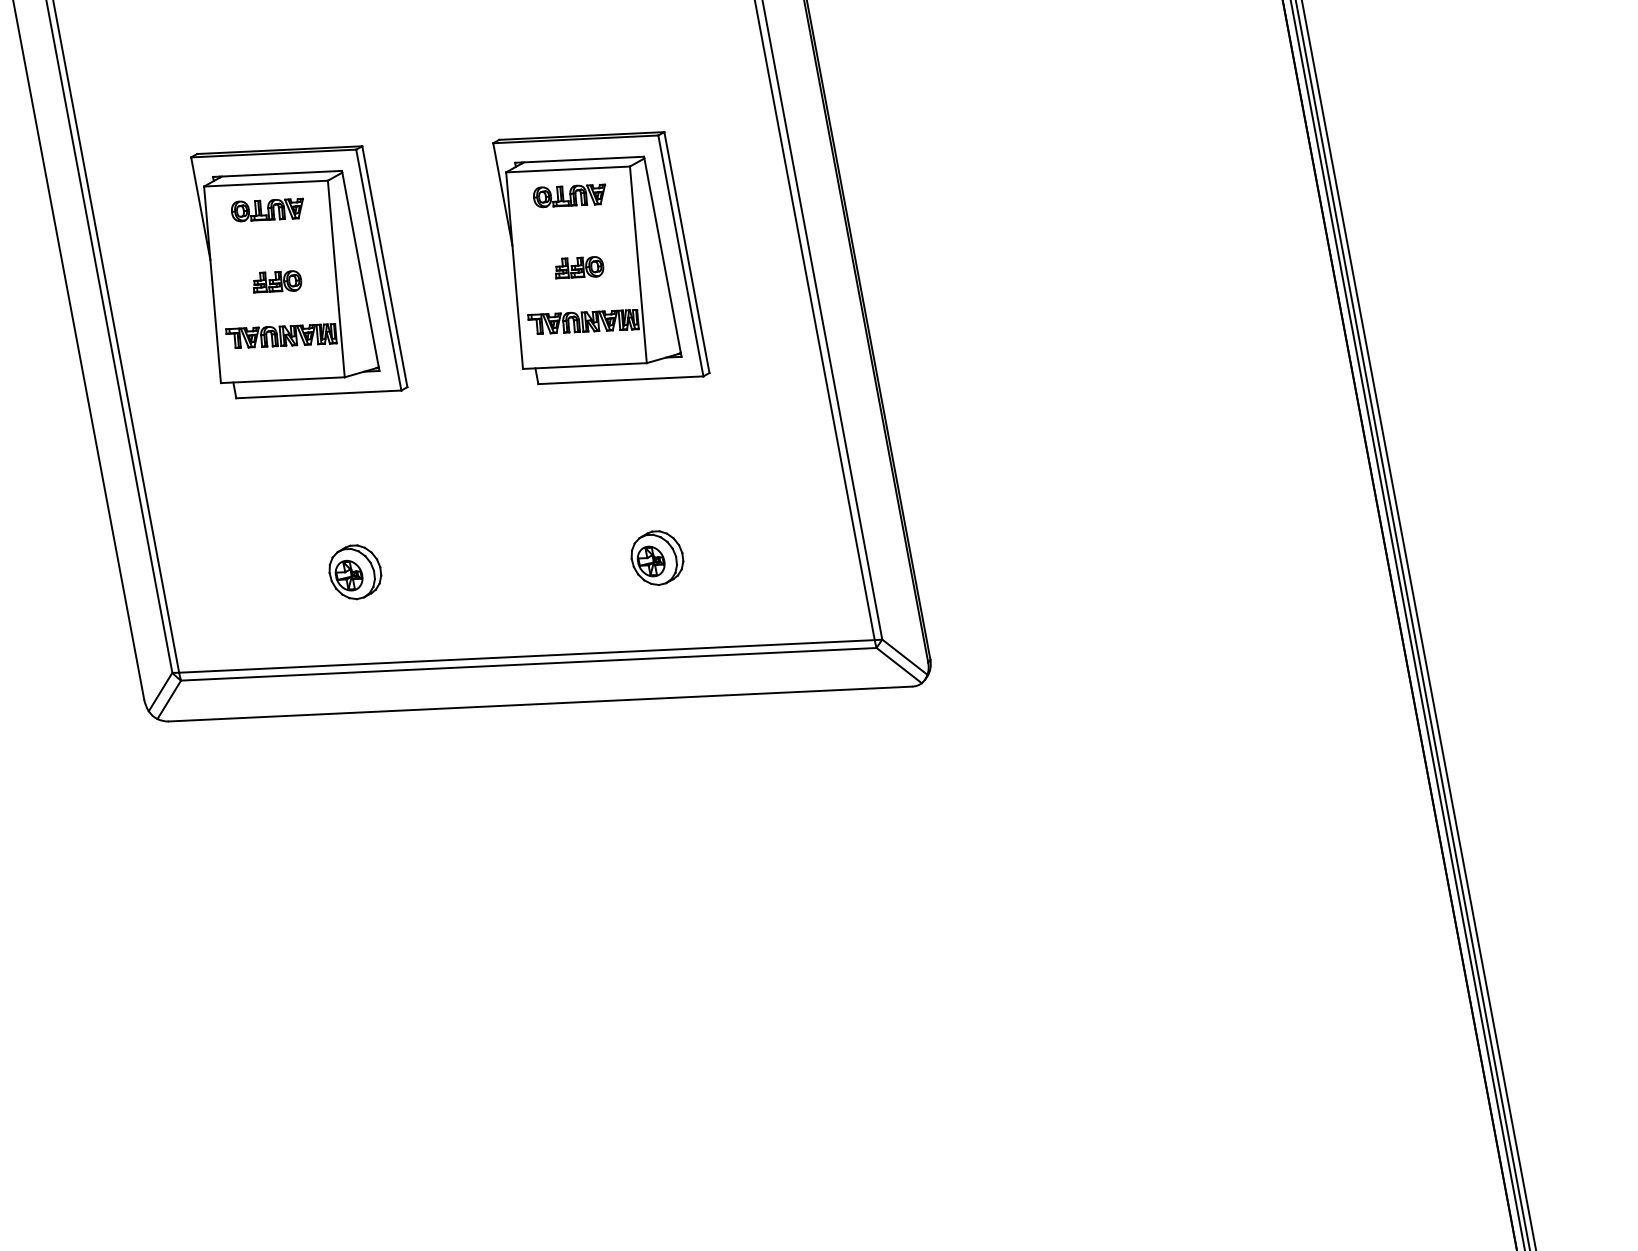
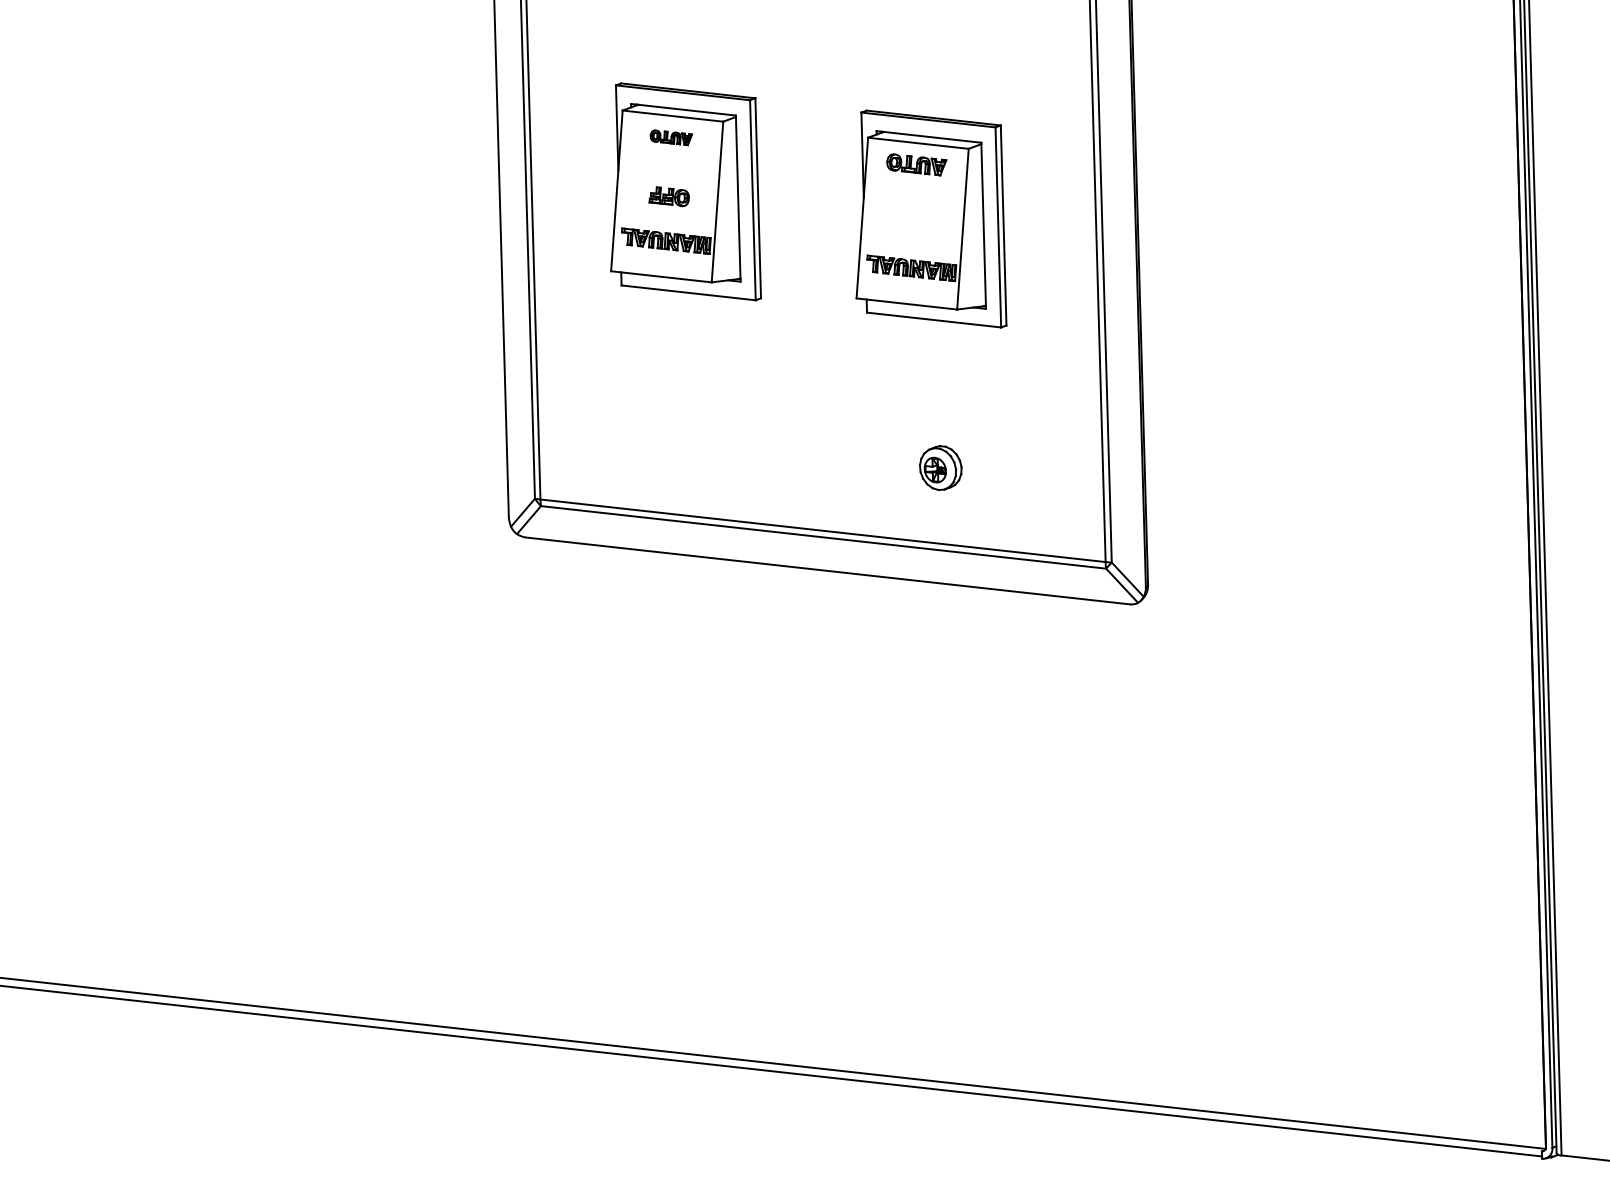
part: (268, 209) -> (671, 137), size x0.7
part: (578, 267) -> (914, 223), removed
part: (355, 571) -> (695, 440), removed

